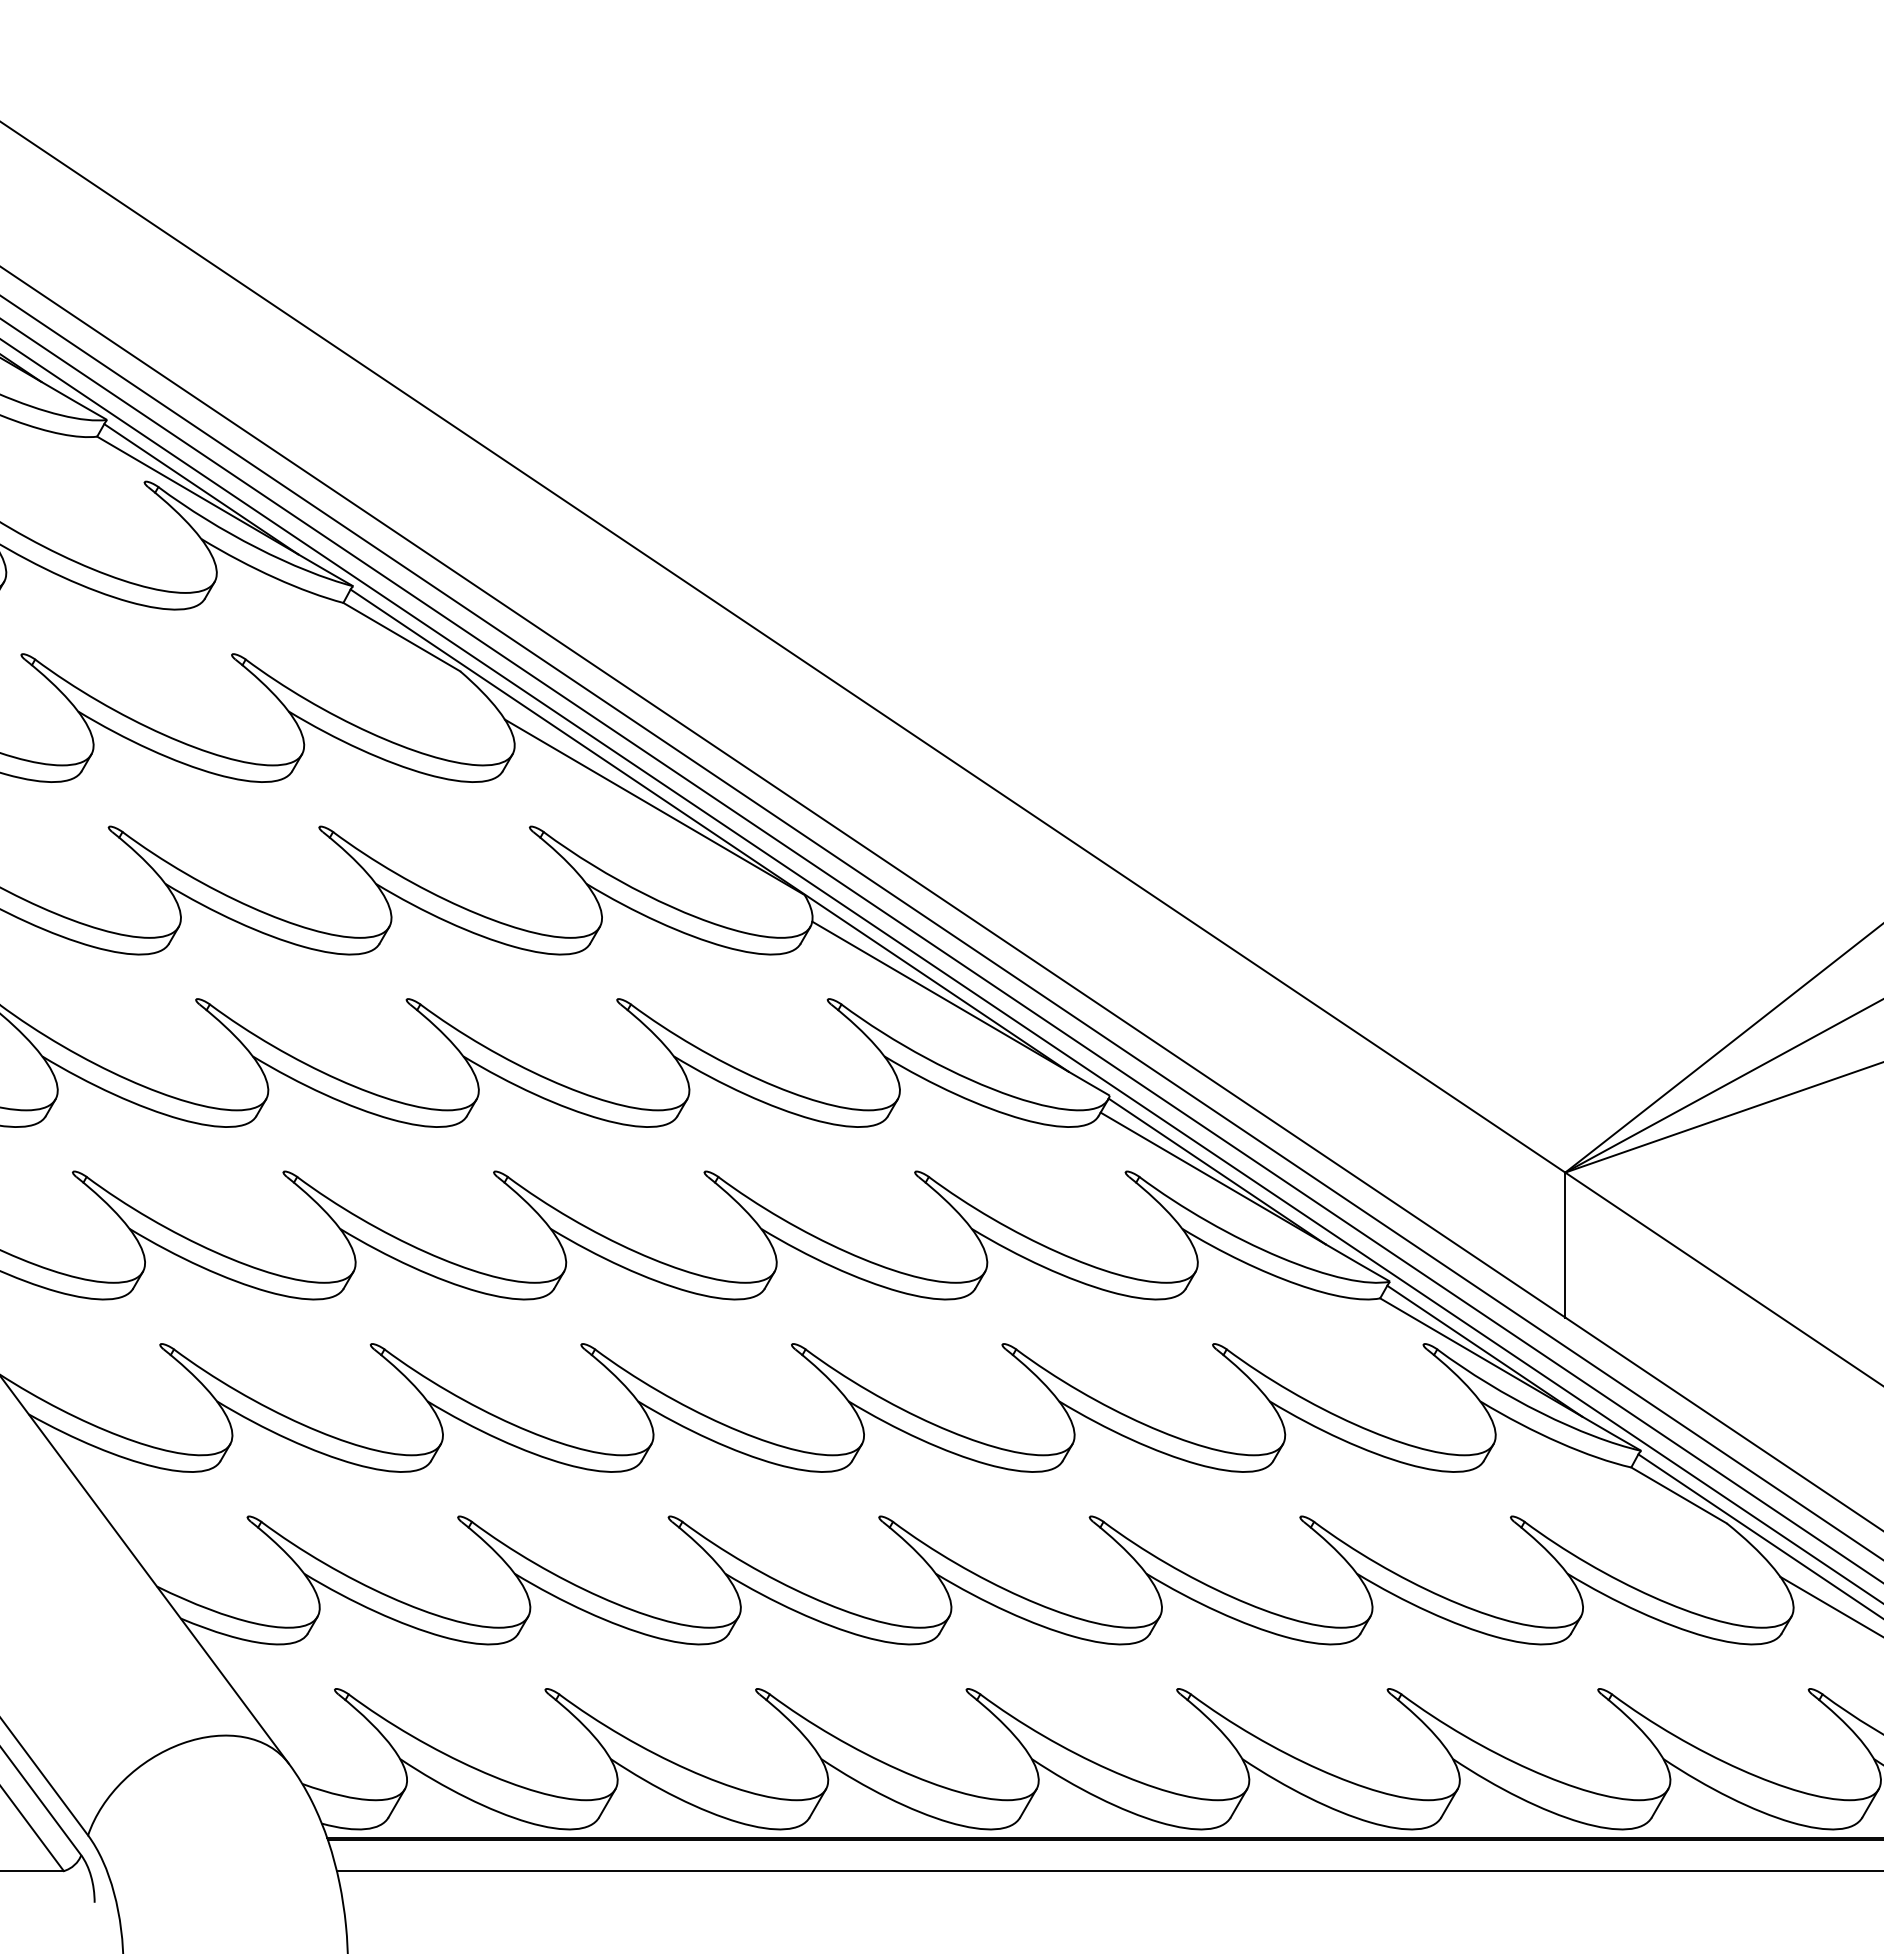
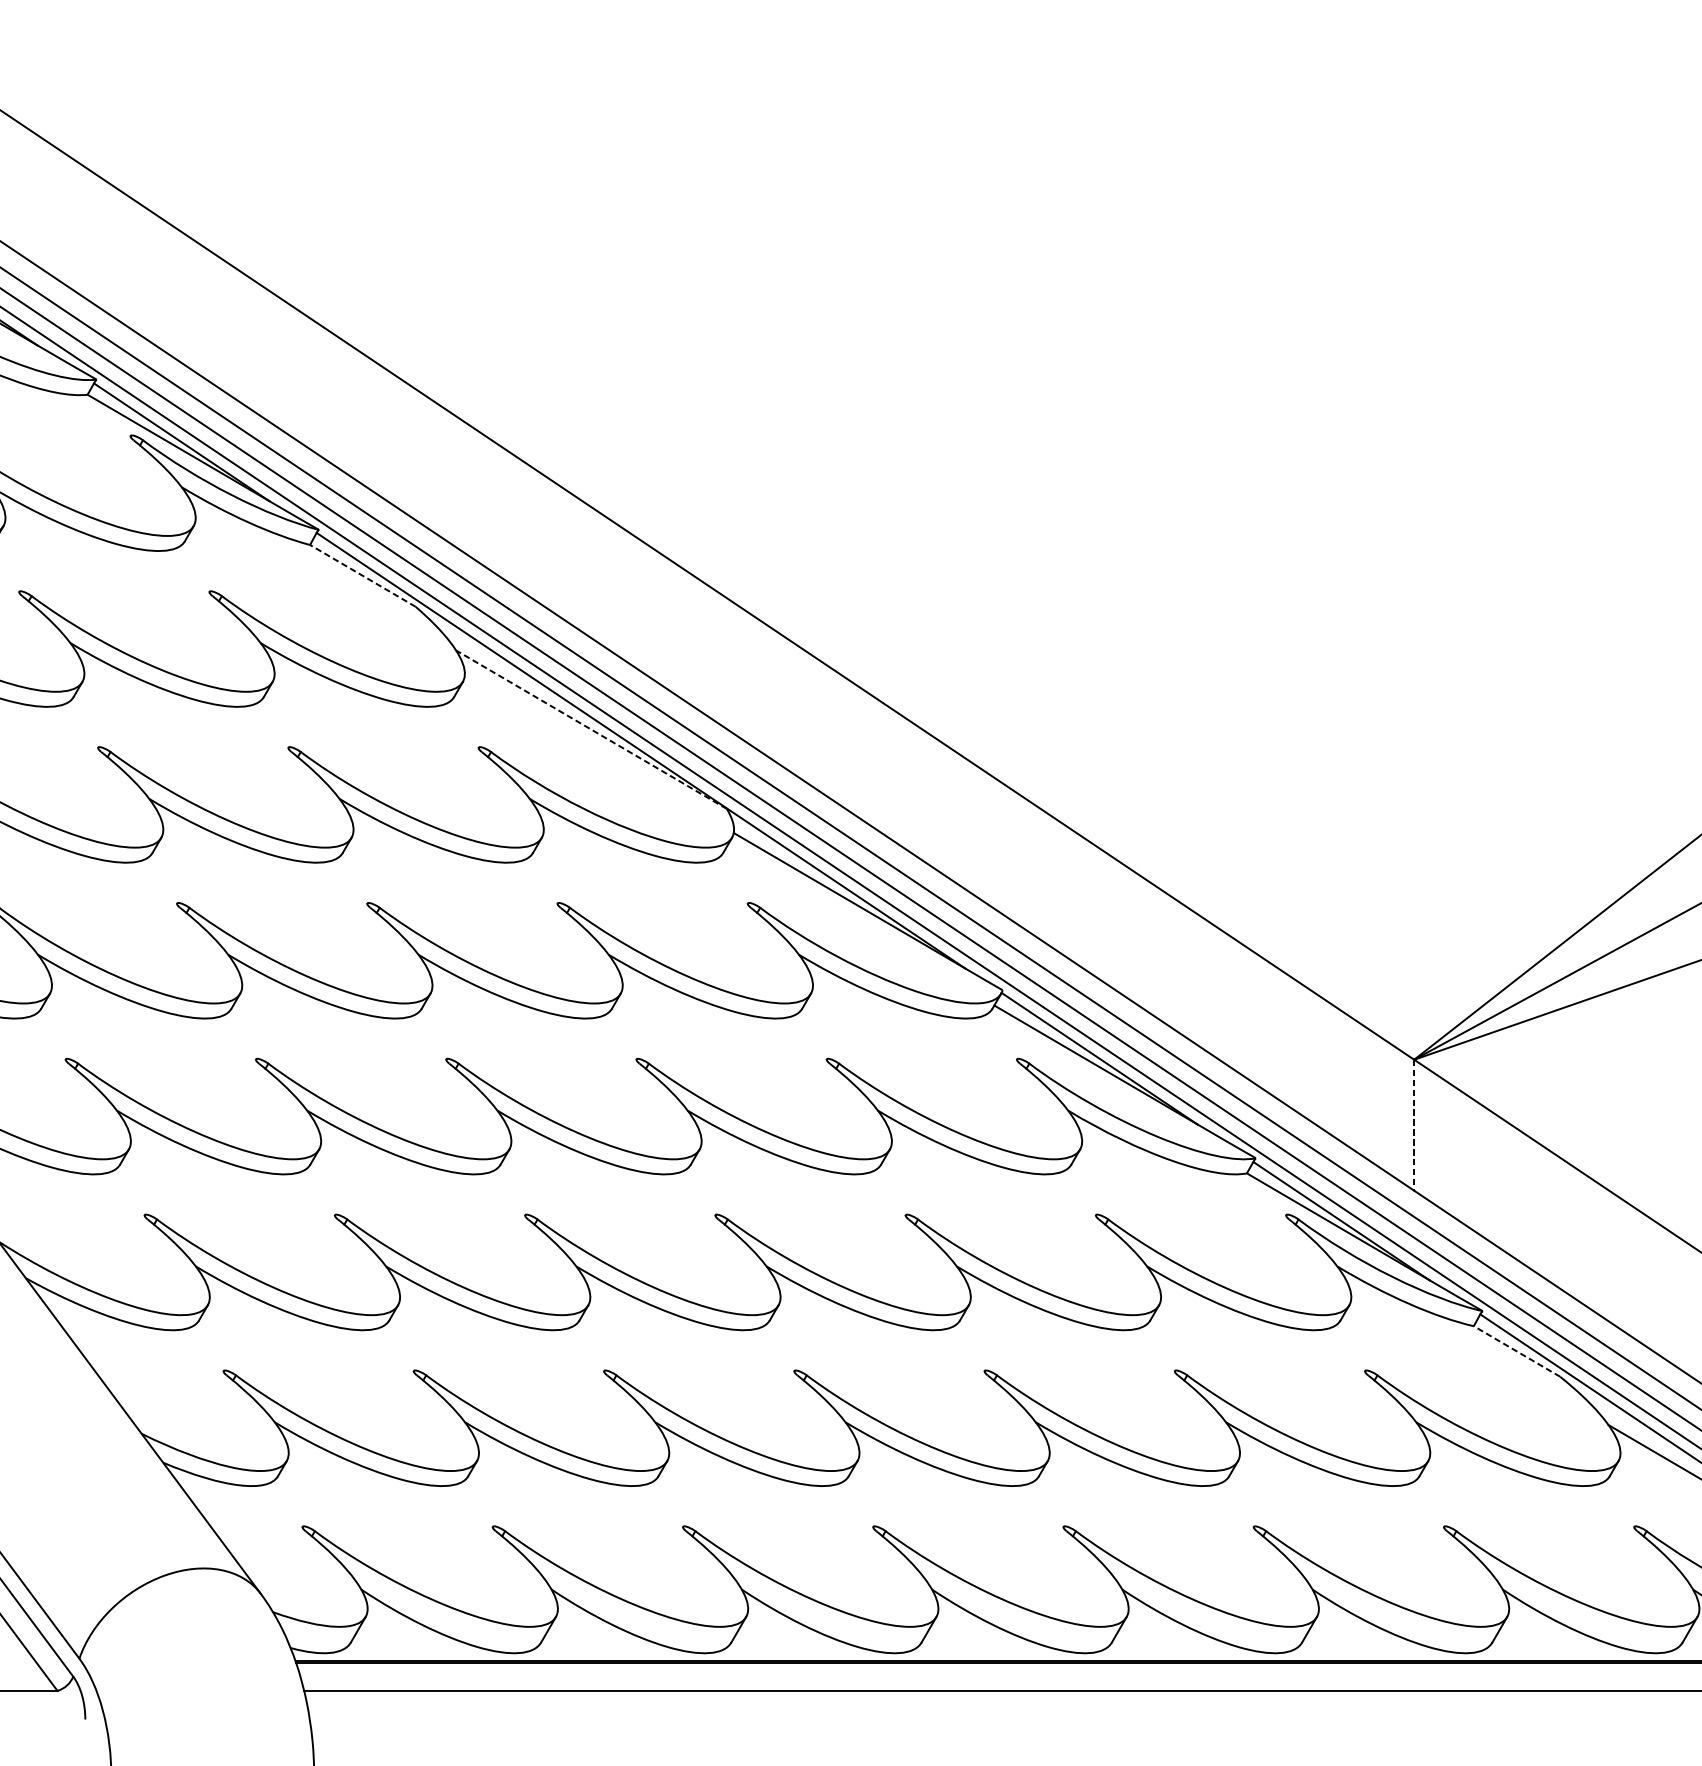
line: (401, 637) -> (362, 576), solid -> dashed
line: (654, 807) -> (591, 729), solid -> dashed
line: (1565, 1245) -> (1414, 1125), solid -> dashed
line: (1678, 1495) -> (1516, 1351), solid -> dashed

